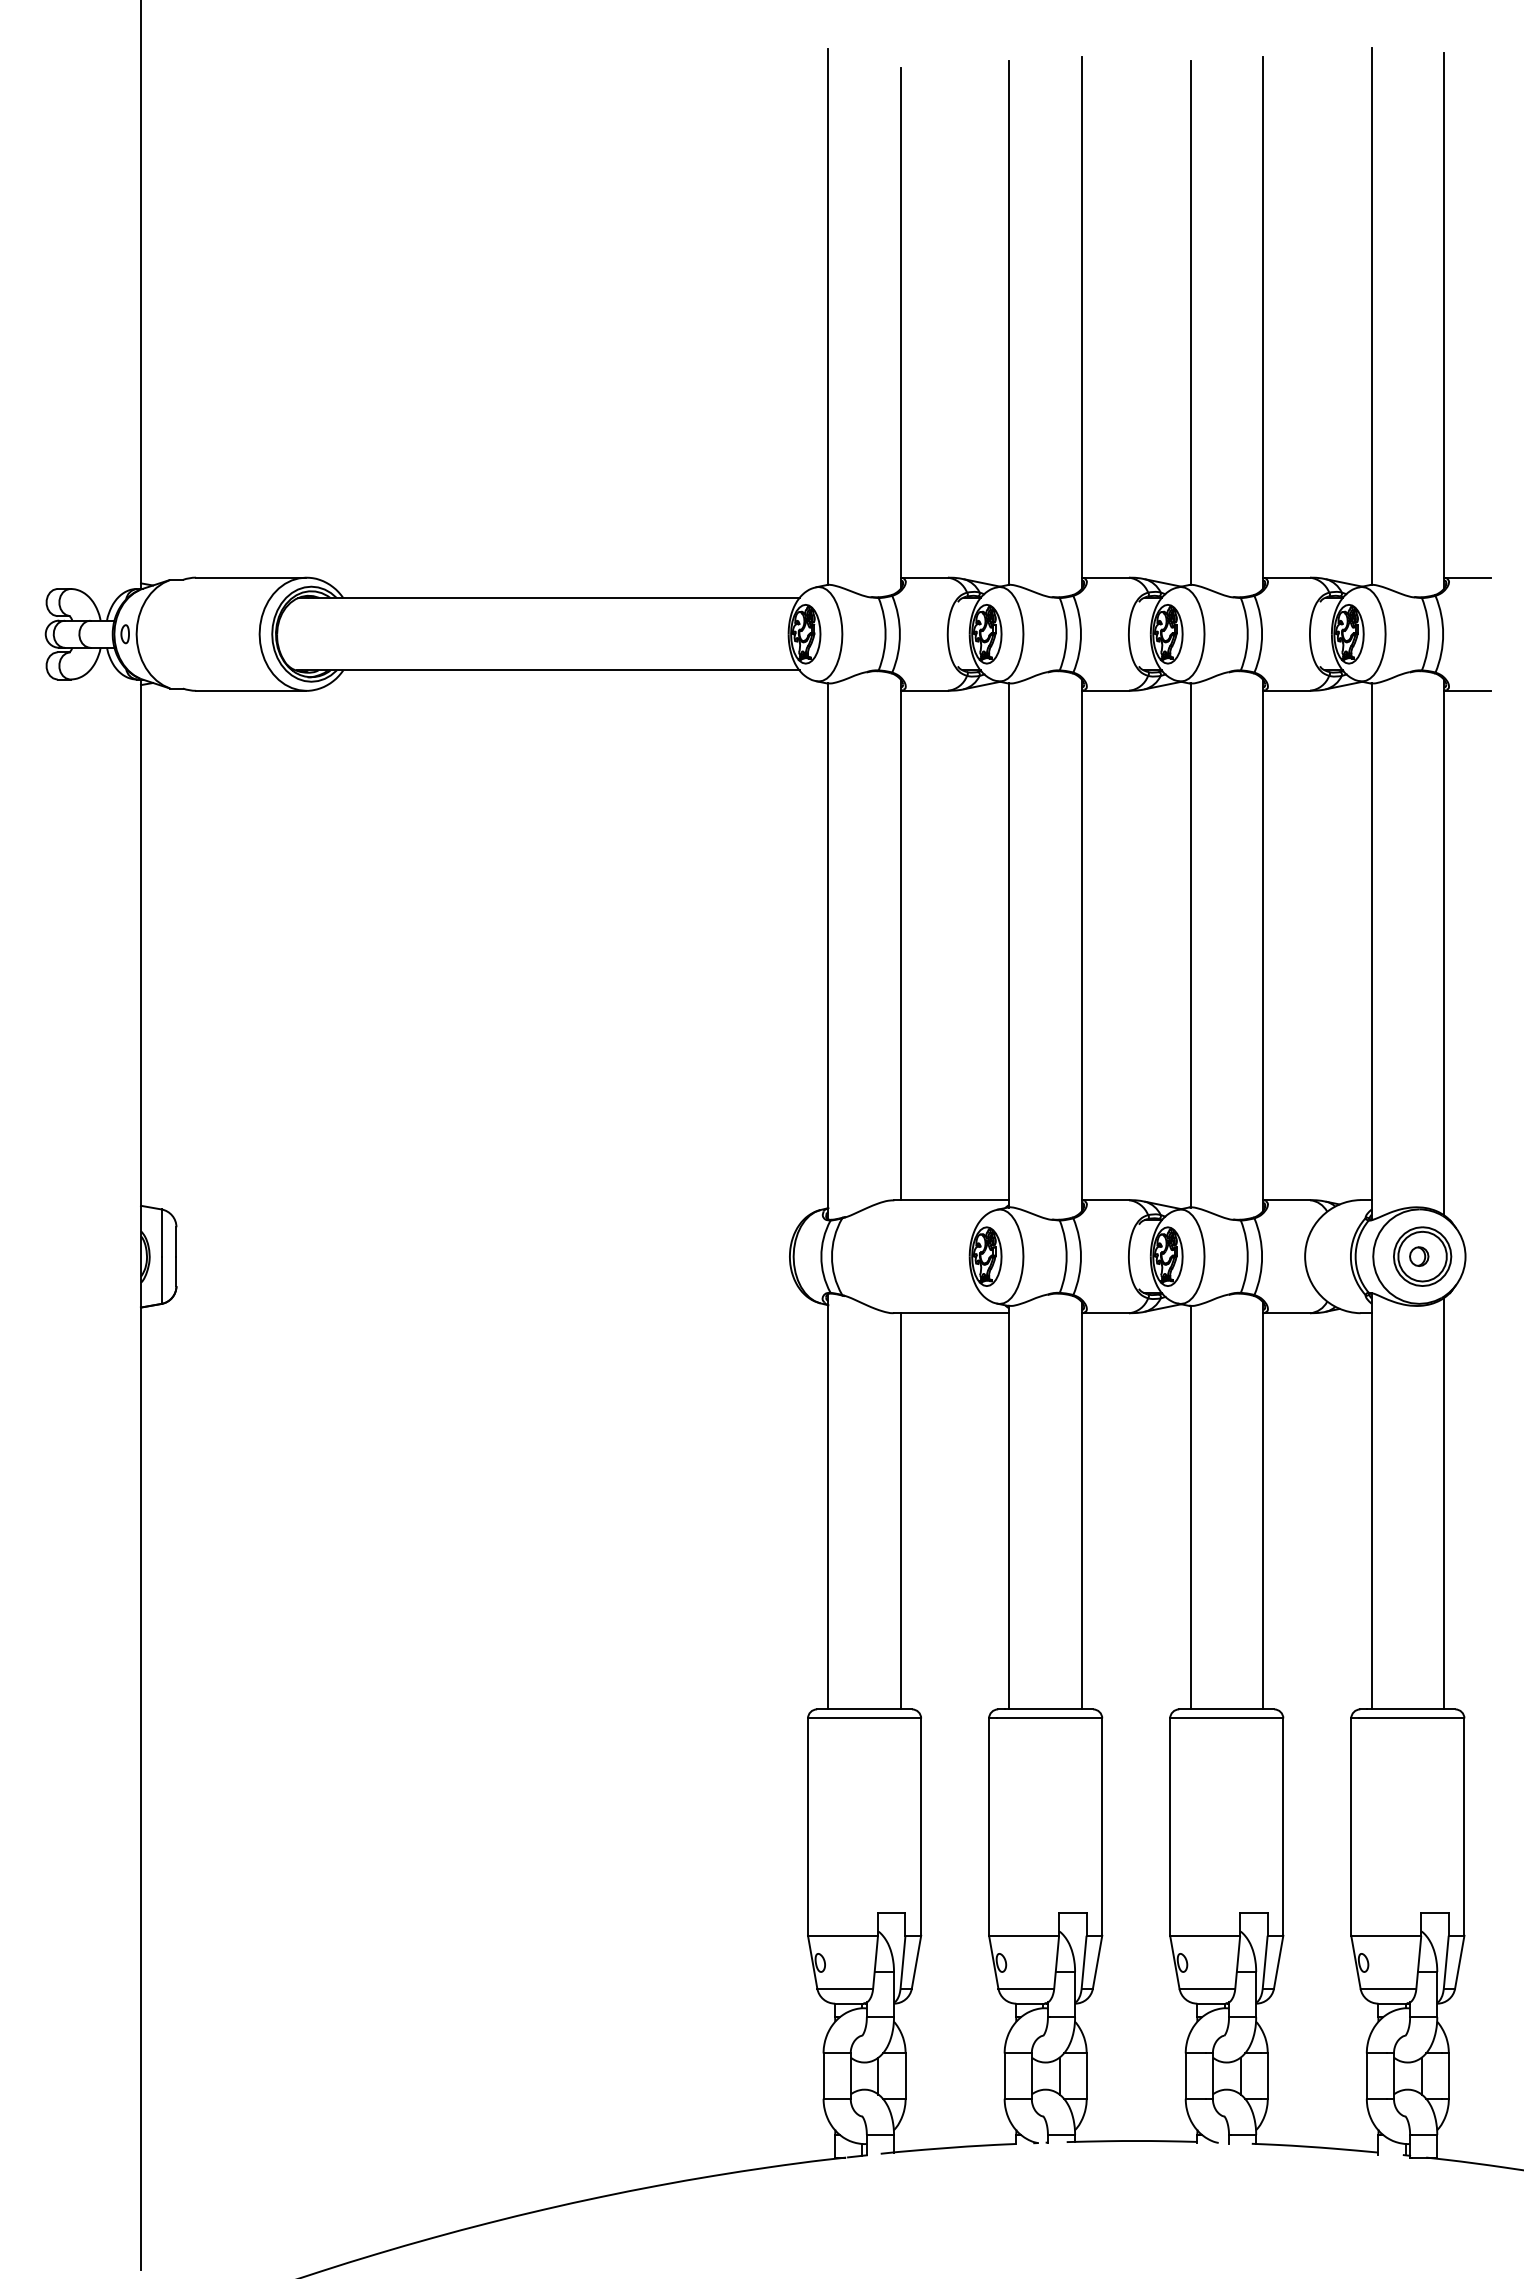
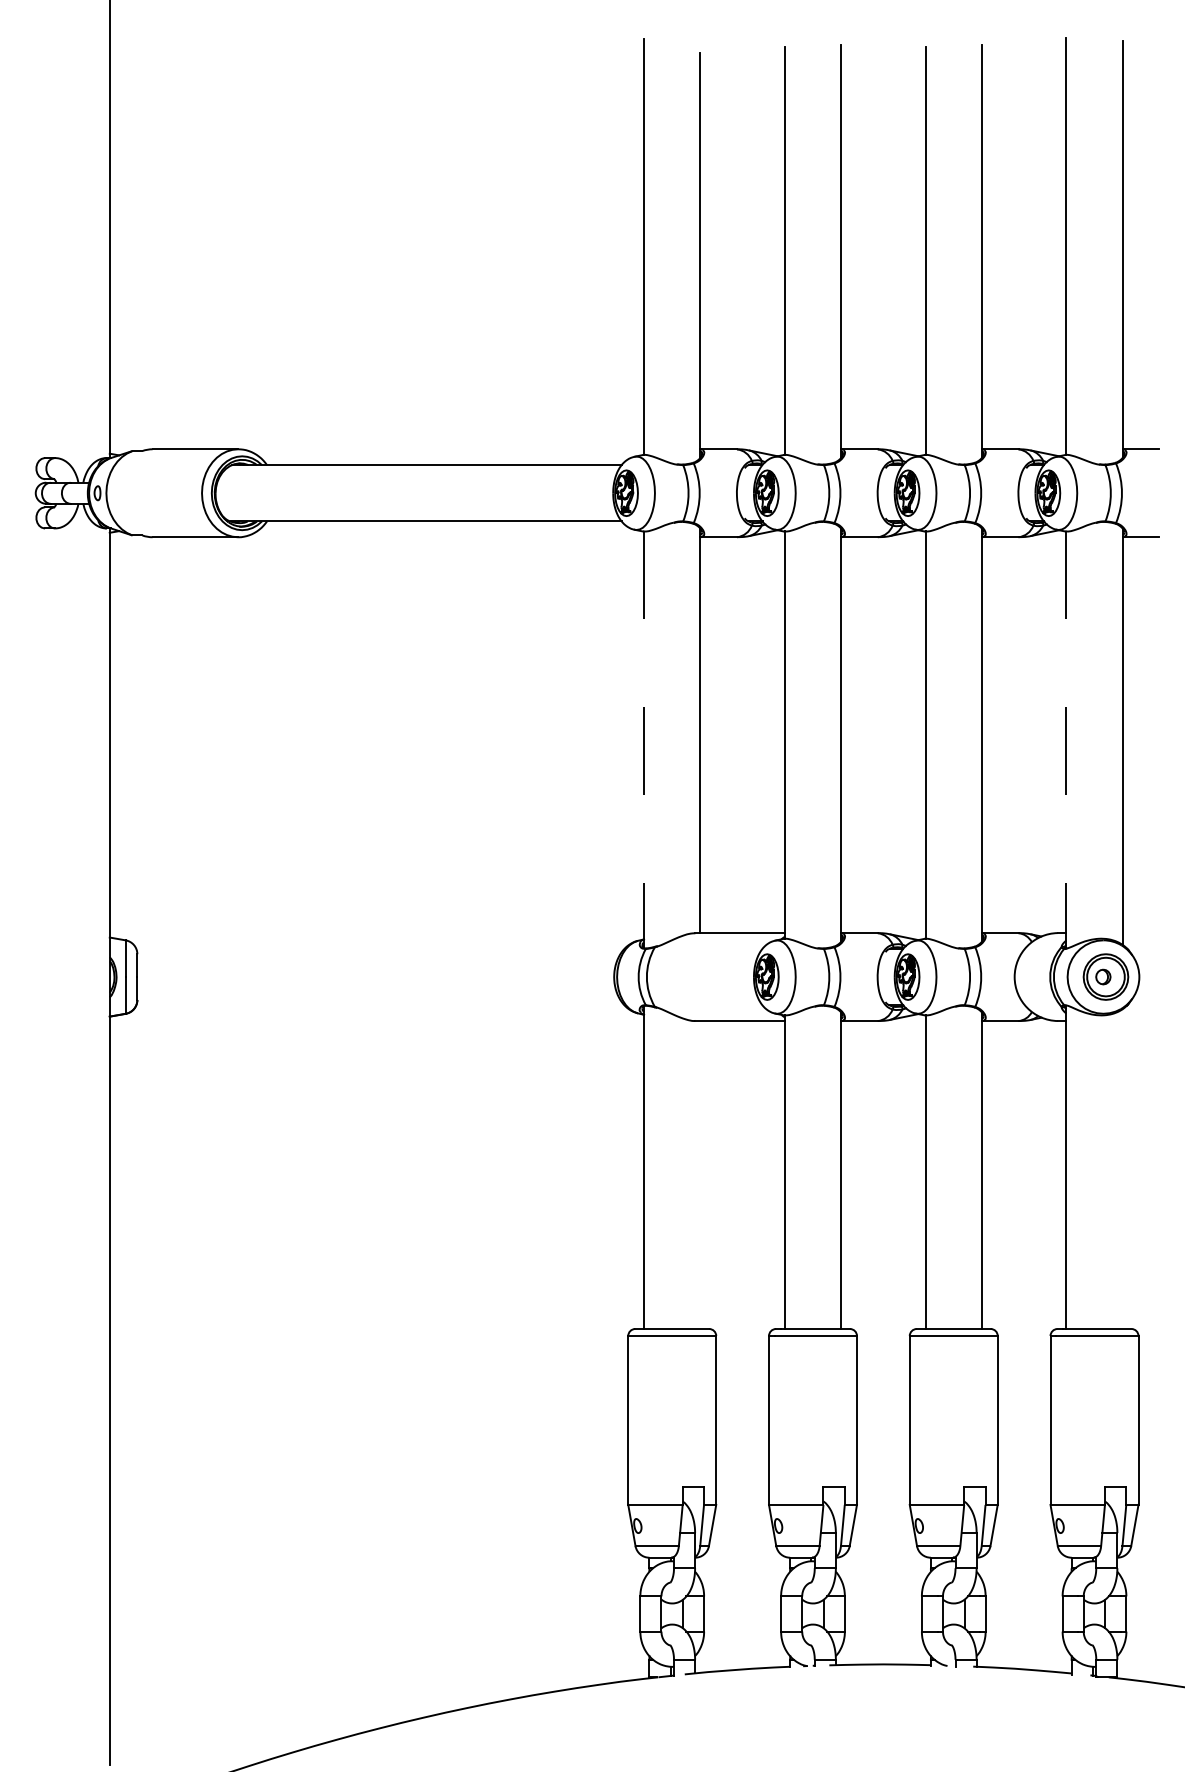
line: (828, 951) -> (644, 739), solid -> dashed
line: (1371, 951) -> (1066, 739), solid -> dashed
line: (1444, 1503) -> (1123, 1168), removed
line: (900, 1511) -> (700, 1175), removed

